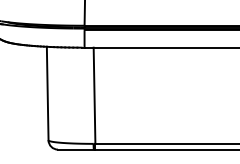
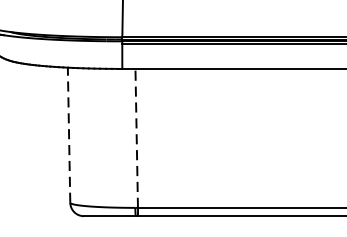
line: (47, 93) -> (68, 135), solid -> dashed
line: (94, 95) -> (136, 138), solid -> dashed

